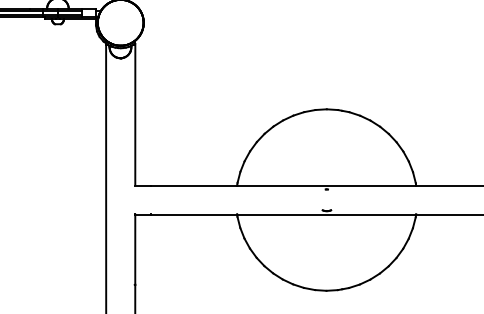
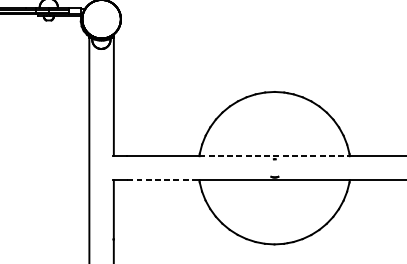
line: (327, 185) -> (275, 155), solid -> dashed
line: (194, 214) -> (163, 180), solid -> dashed

